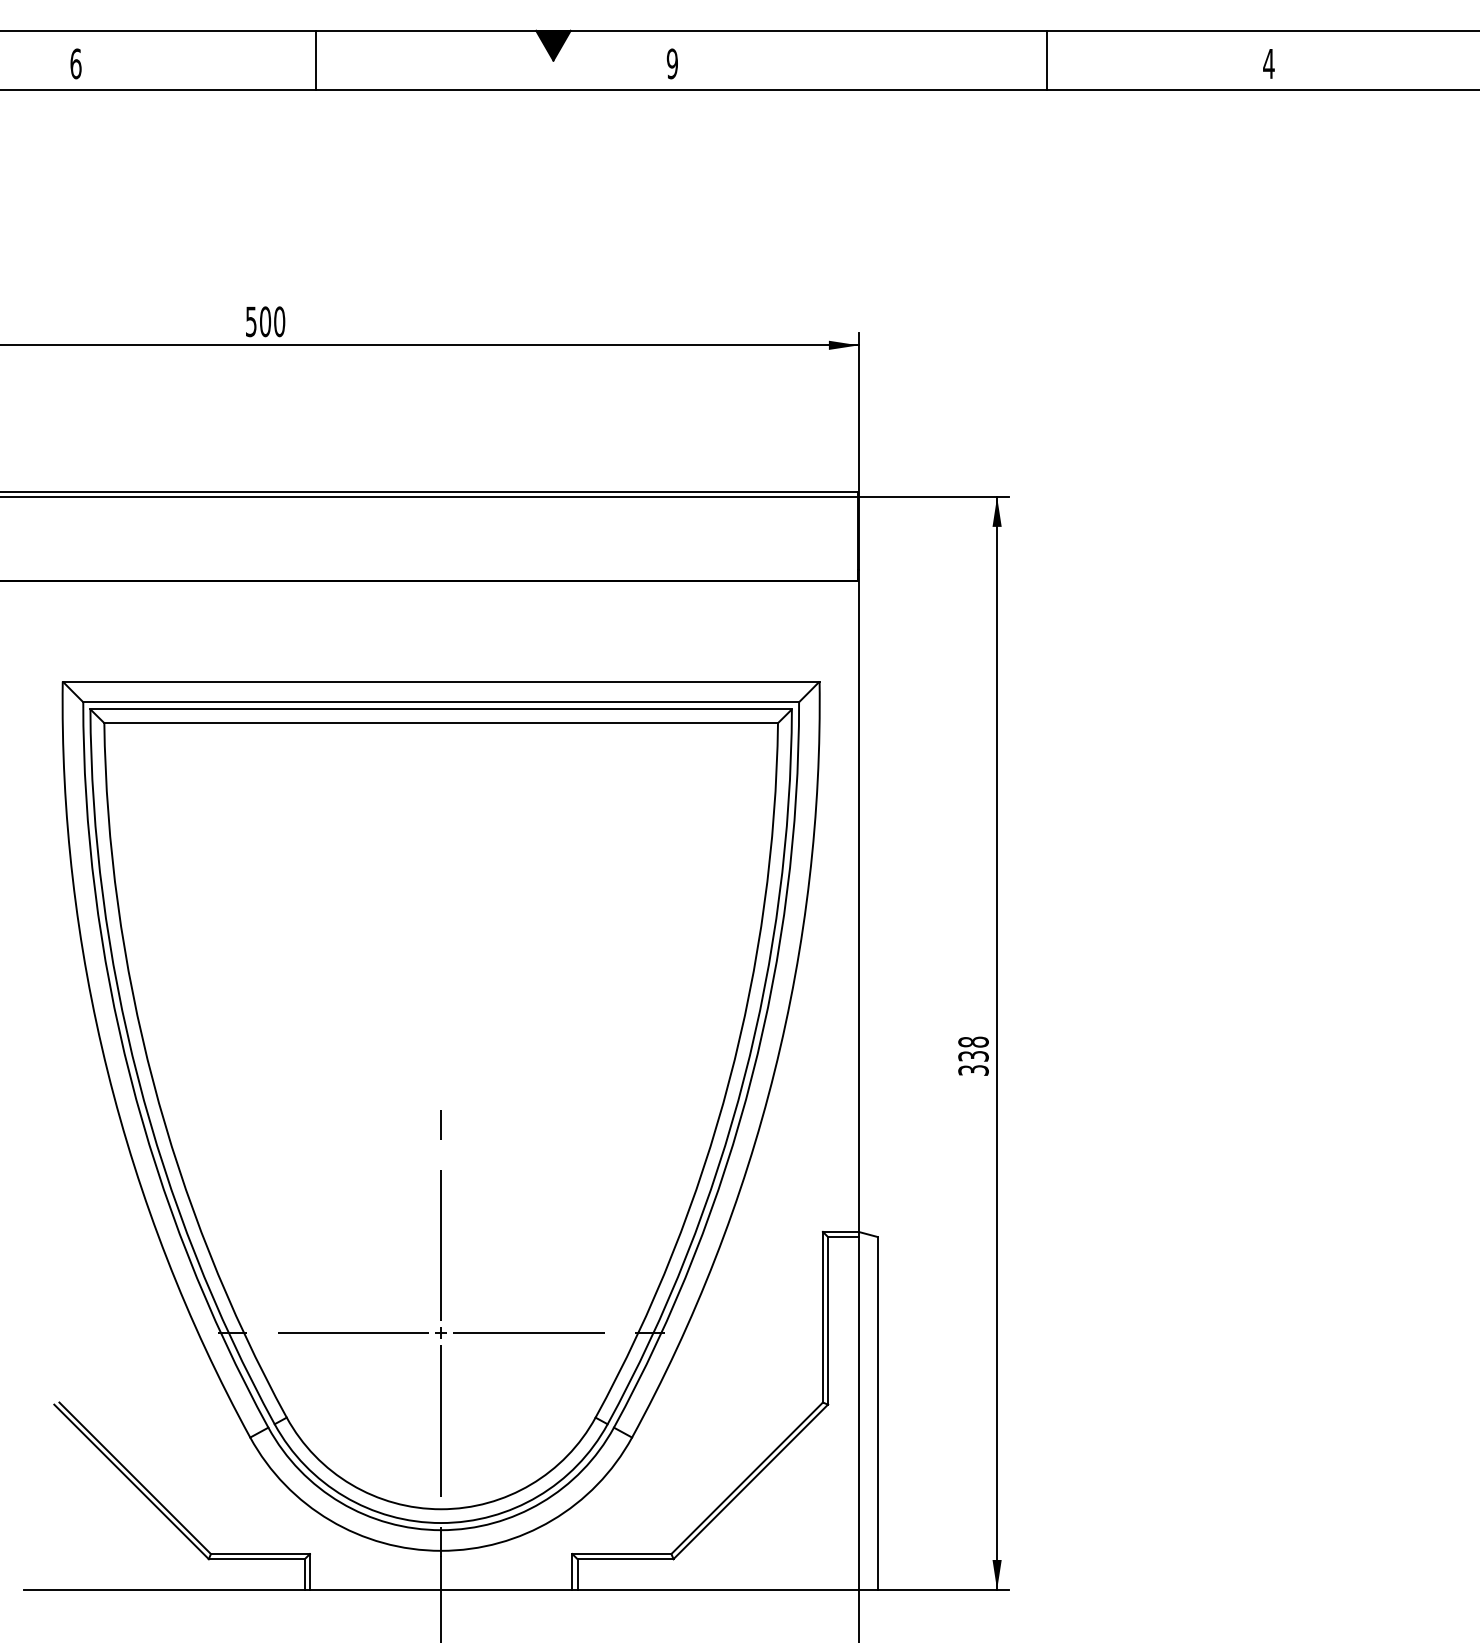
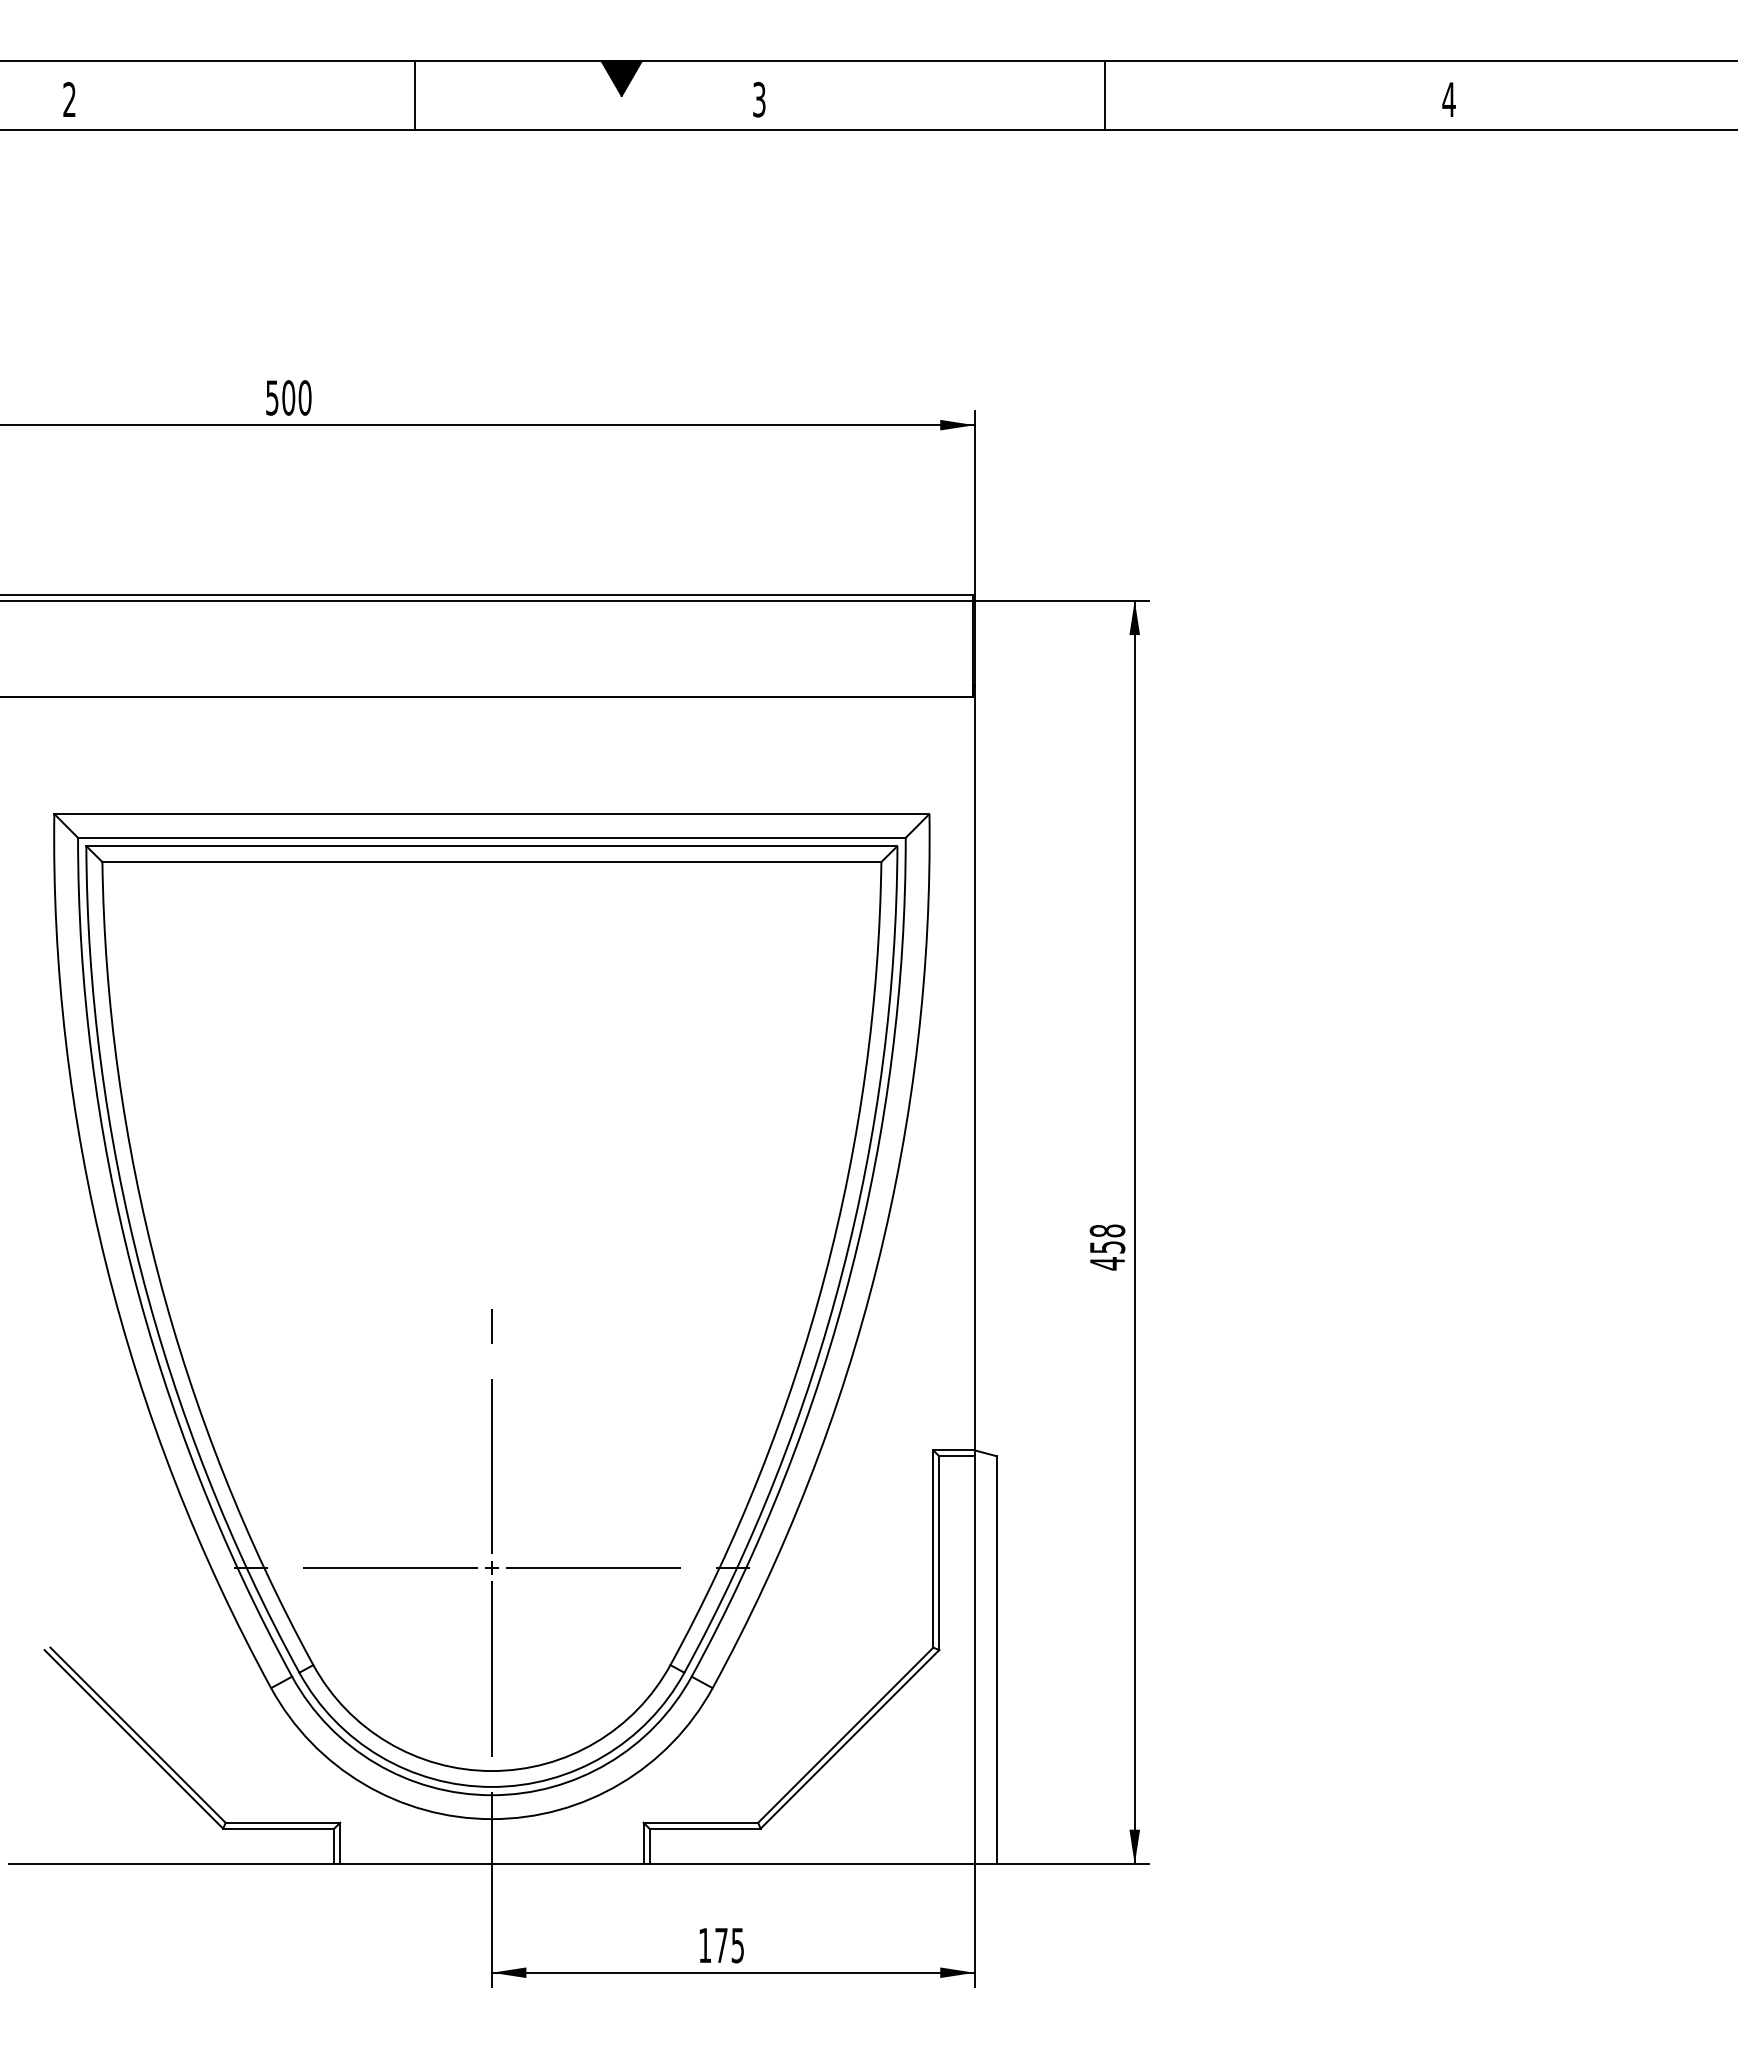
line: (315, 60) -> (414, 95), moved
line: (1047, 60) -> (1104, 95), moved
text: (75, 63) -> (69, 99), 6 -> 2
text: (671, 63) -> (758, 99), 9 -> 3
text: (973, 1063) -> (1107, 1255), 338 -> 458

